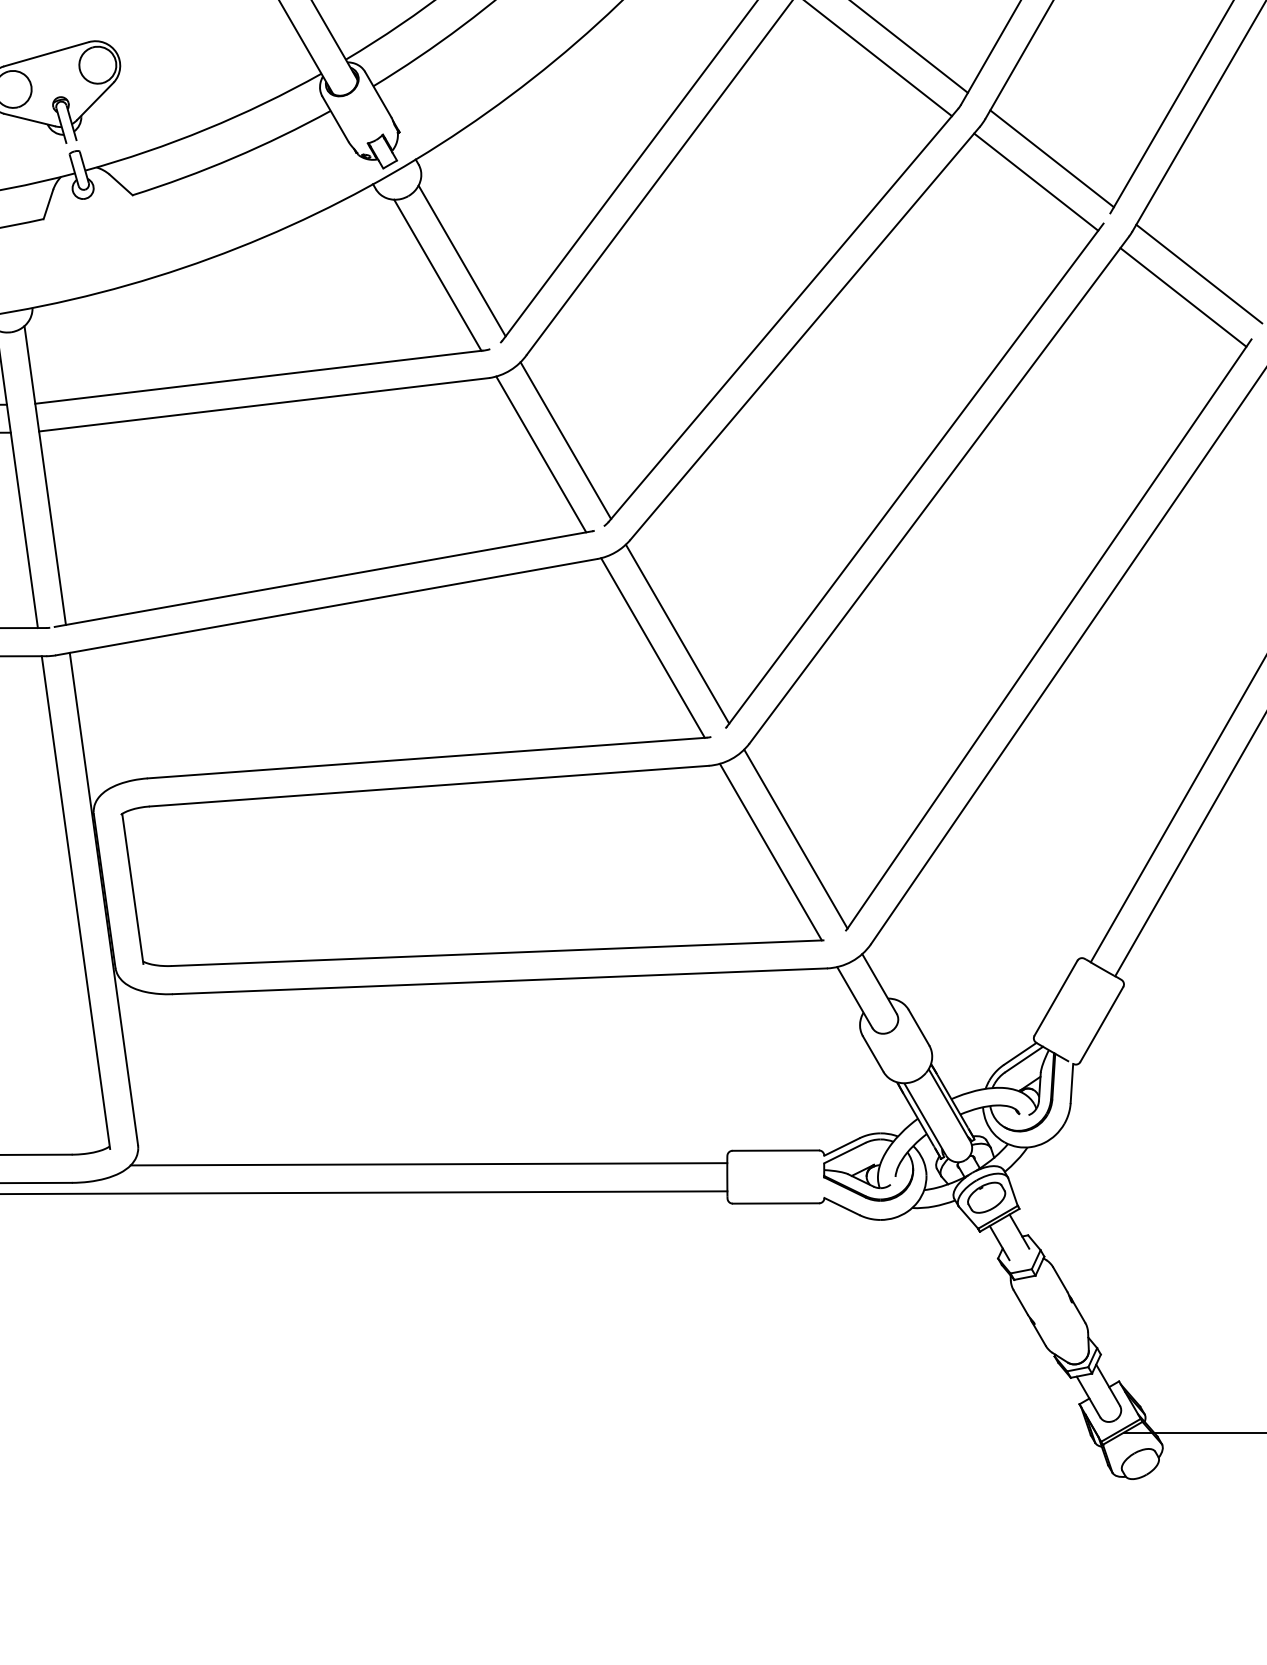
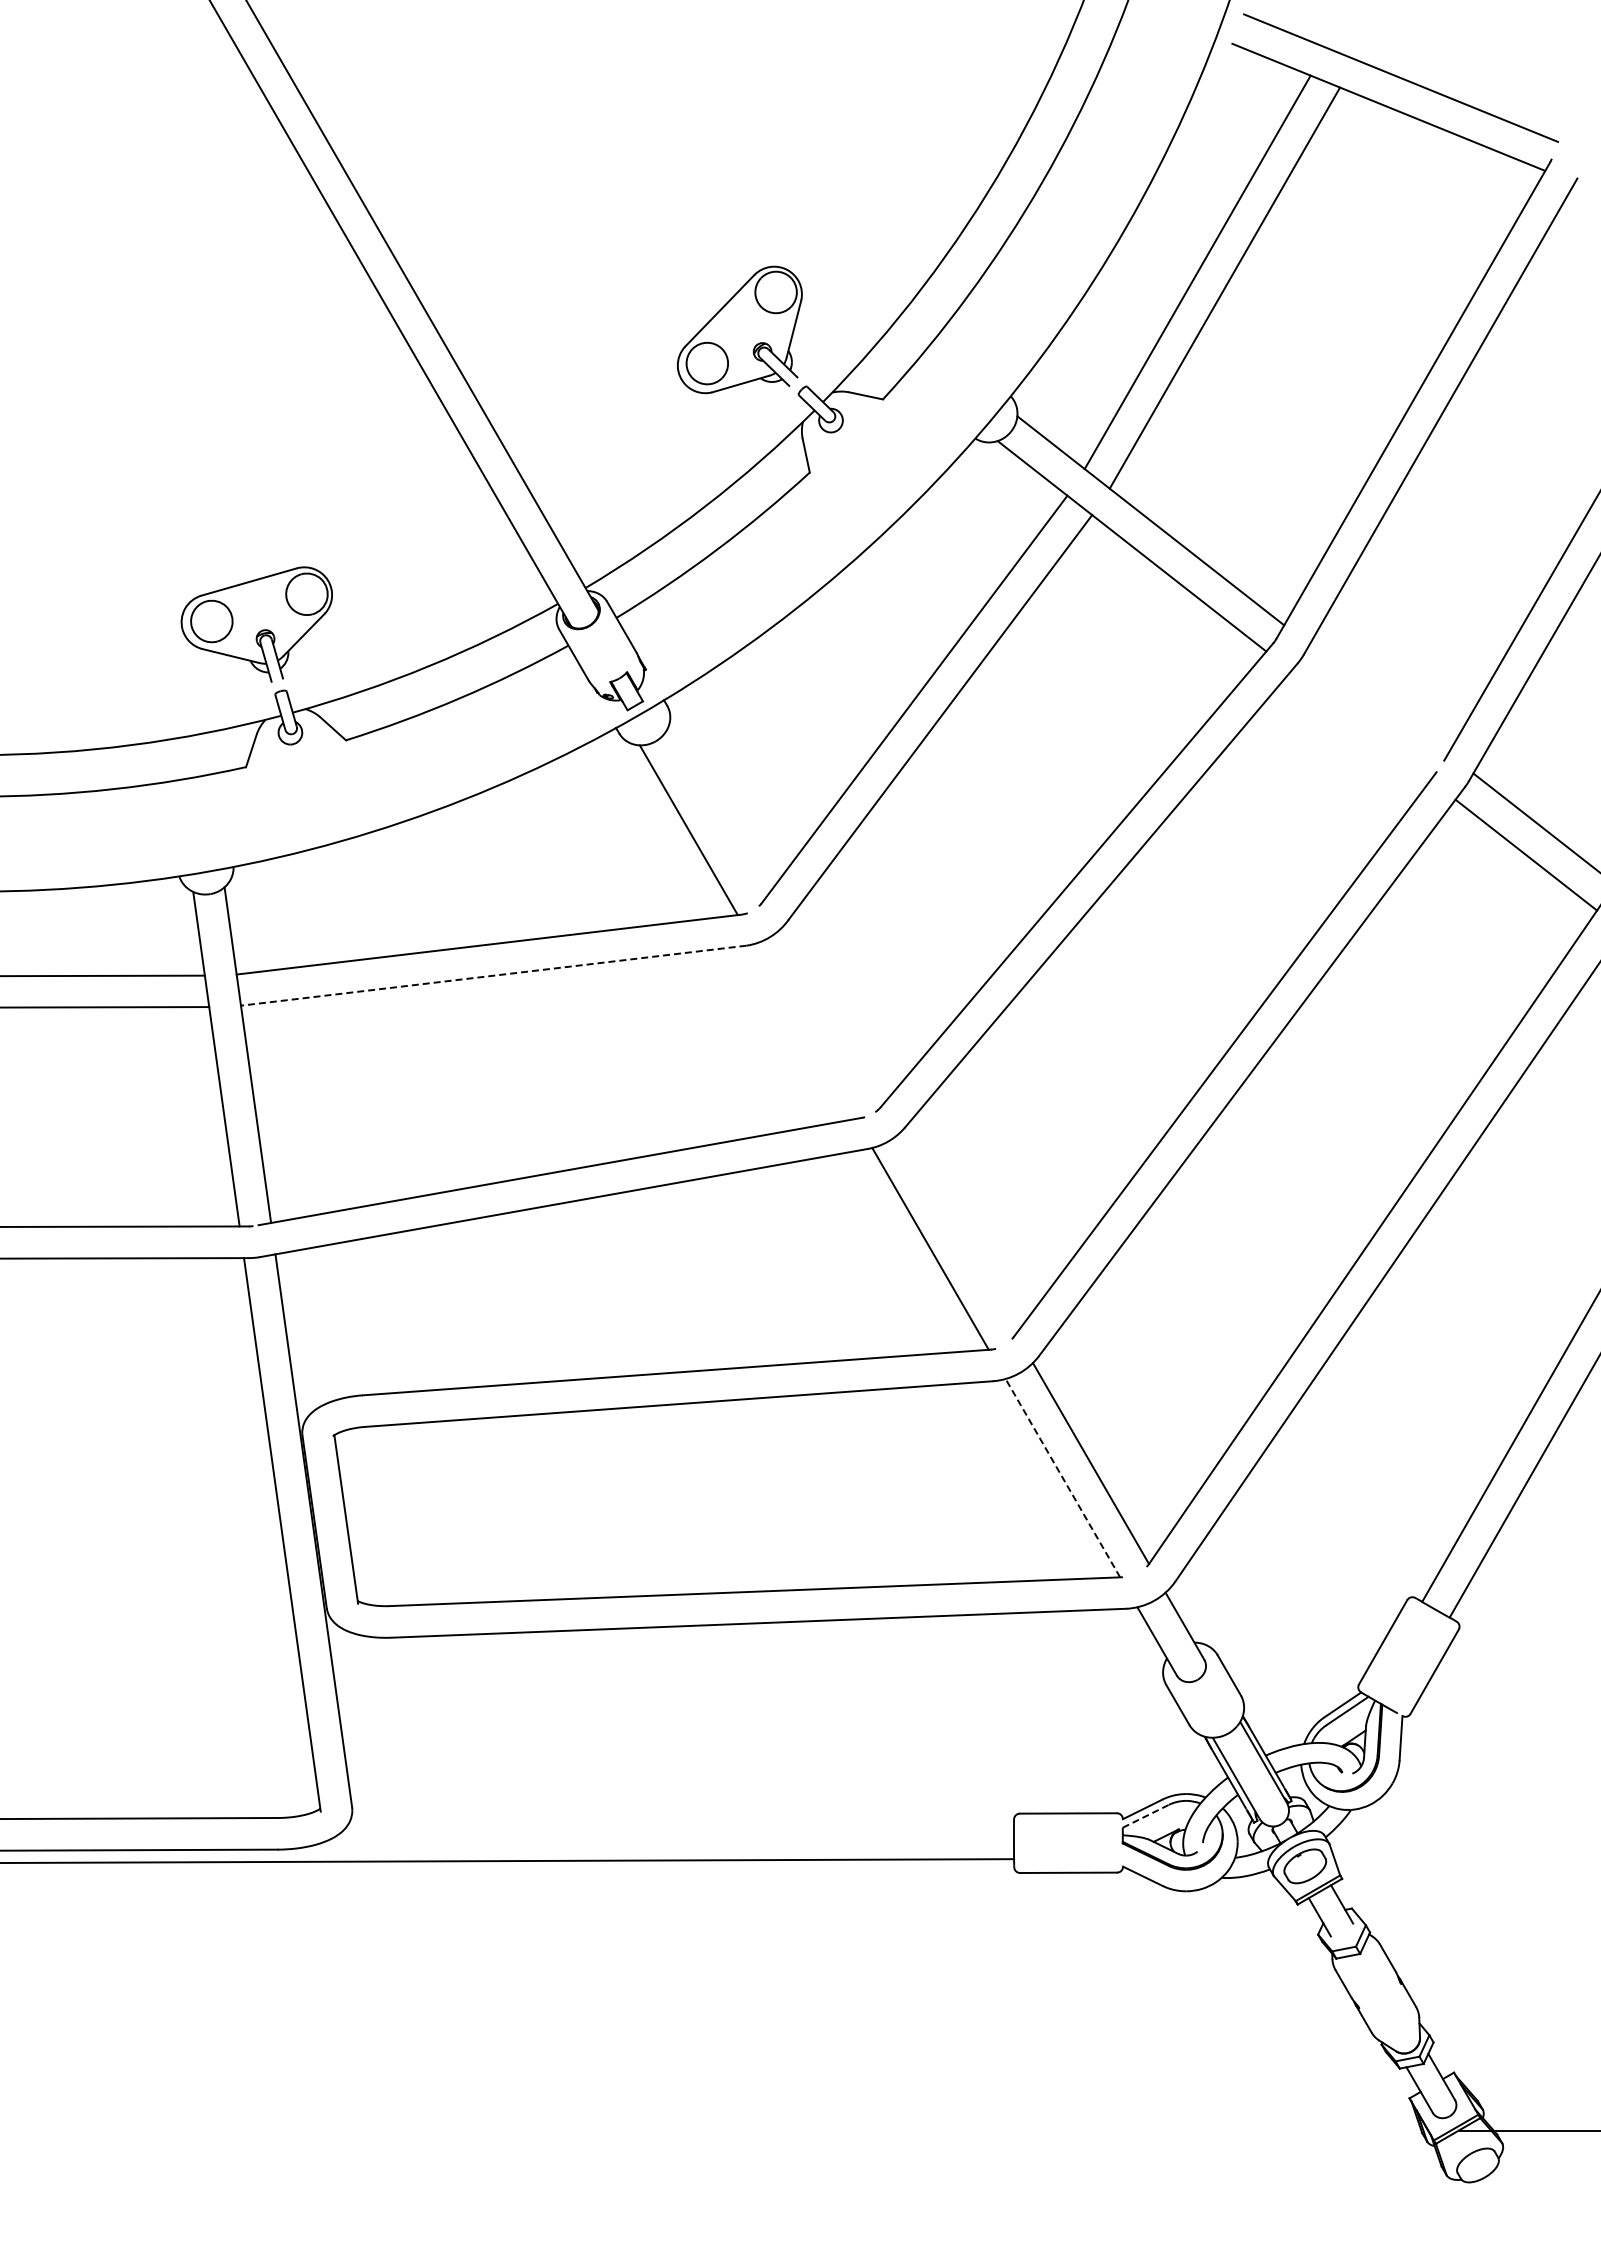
line: (1051, 158) -> (1378, 699), removed
line: (1035, 182) -> (1360, 725), removed
line: (462, 260) -> (716, 813), removed
line: (263, 404) -> (493, 975), solid -> dashed
line: (565, 440) -> (832, 1015), removed
line: (540, 454) -> (804, 1031), removed
line: (677, 633) -> (958, 1232), removed
line: (770, 852) -> (1062, 1478), solid -> dashed
line: (844, 1153) -> (1145, 1816), solid -> dashed
line: (428, 1164) -> (678, 1828), removed

